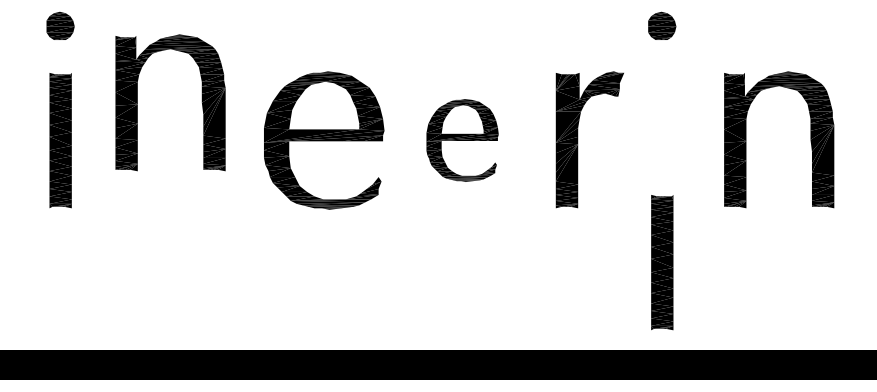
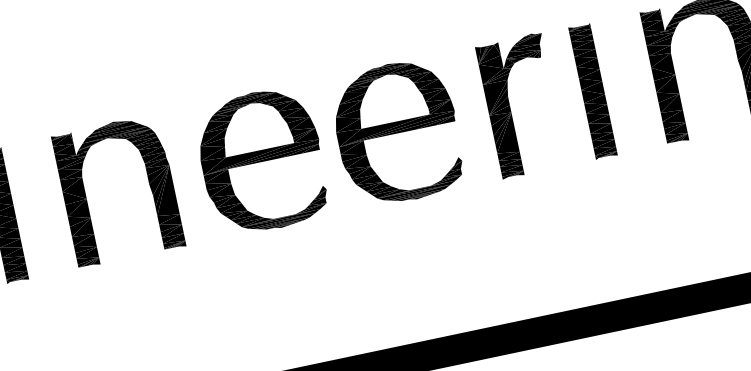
part: (201, 102) -> (148, 184), moved
part: (462, 140) -> (397, 132), size x1.67
part: (662, 262) -> (593, 91), moved

